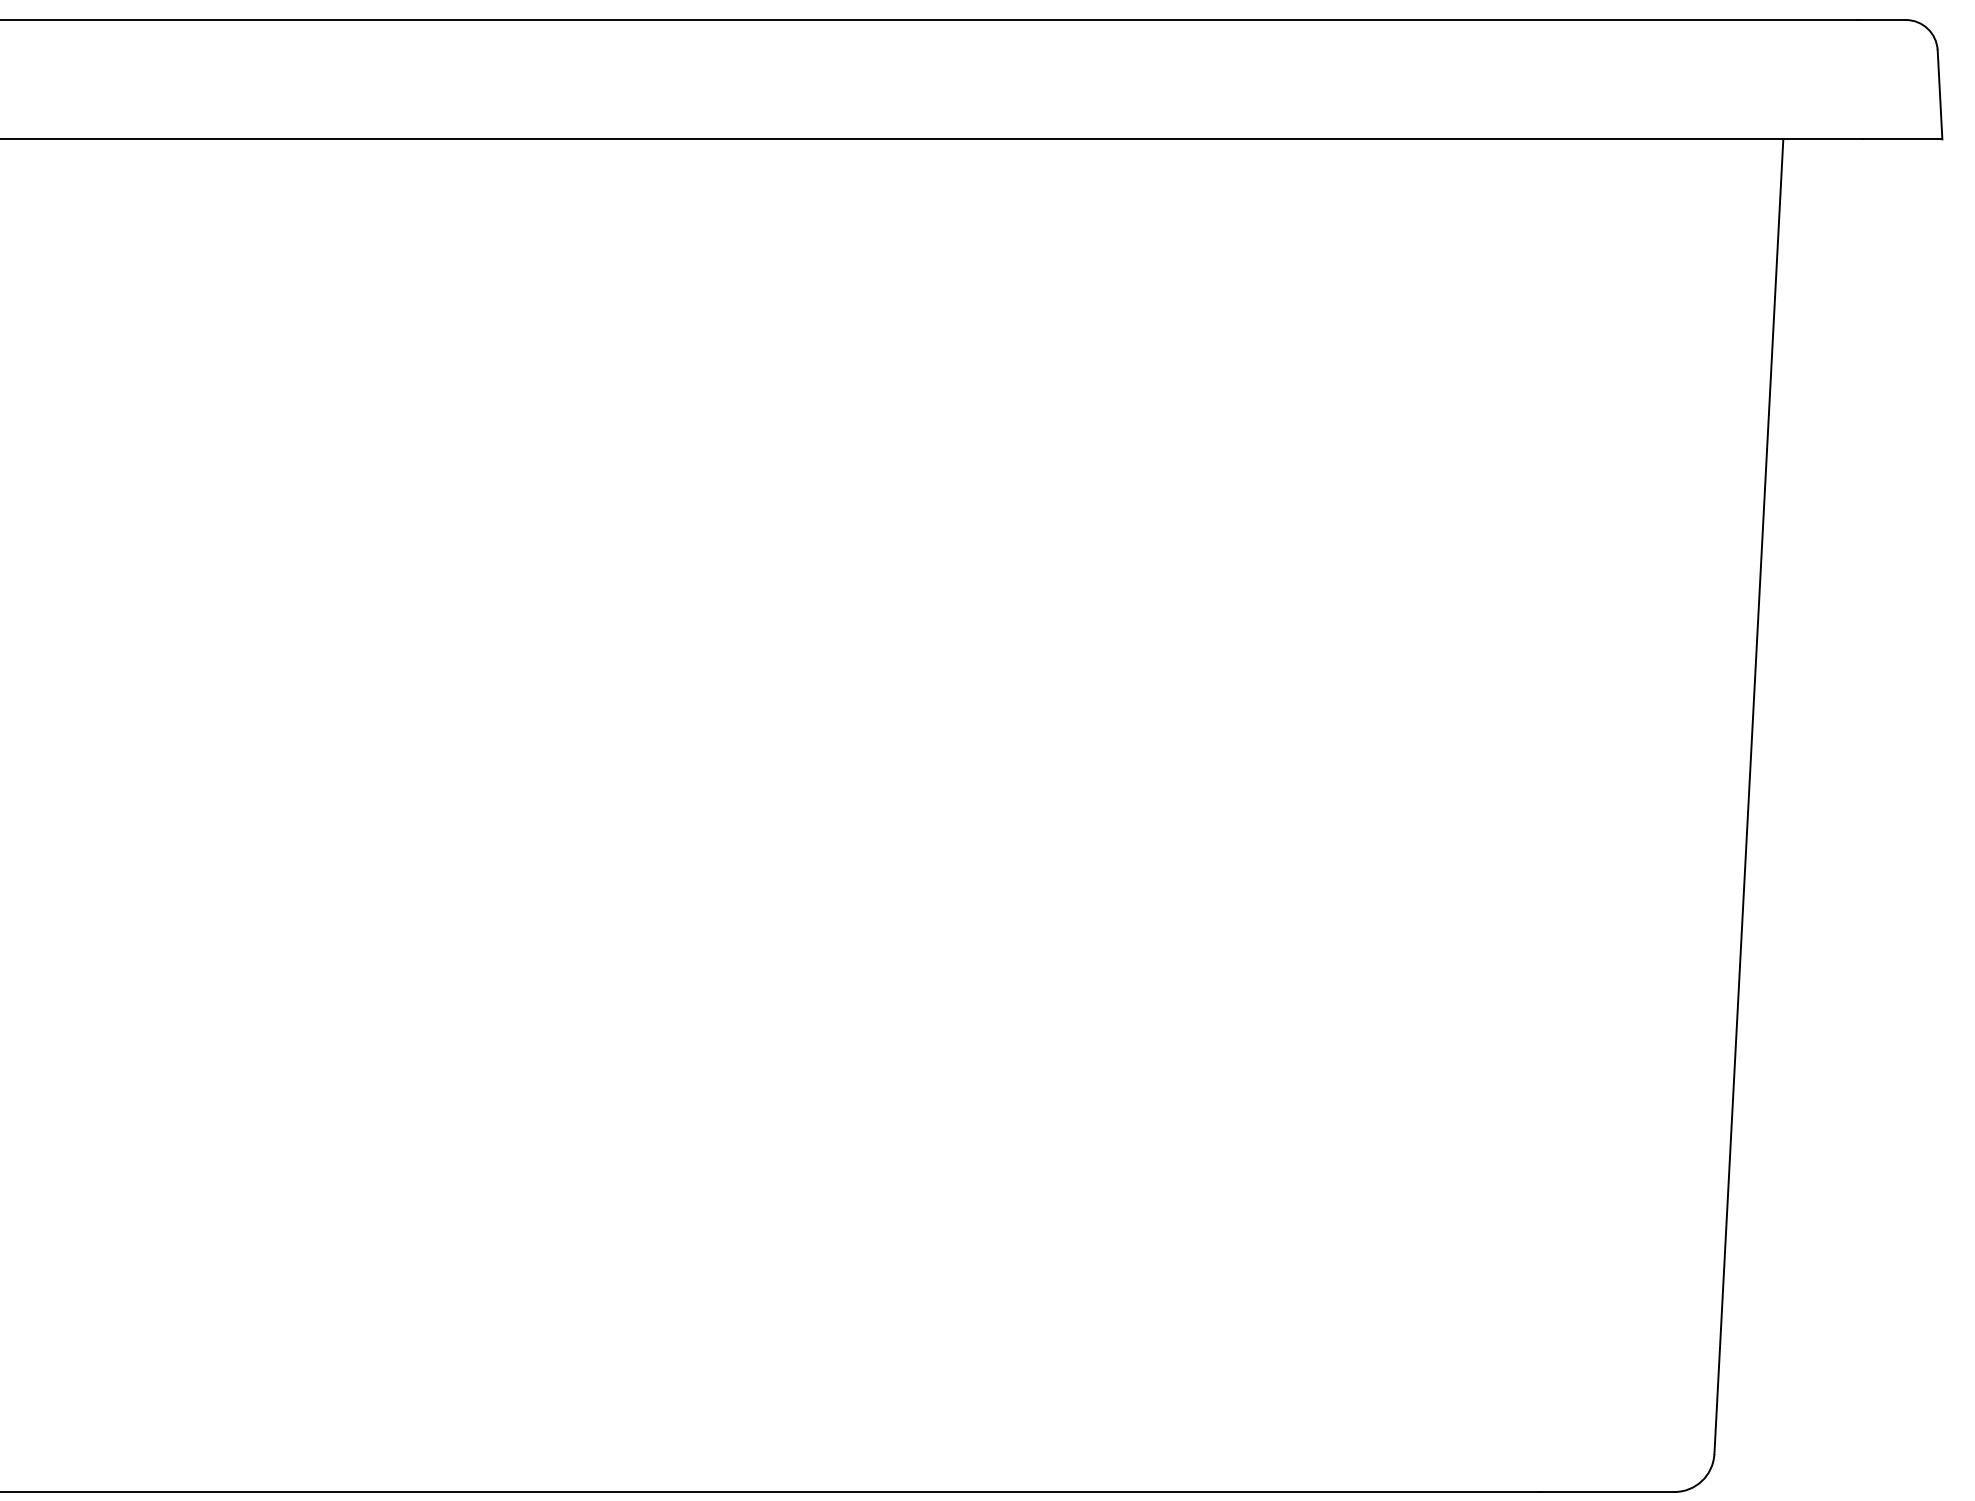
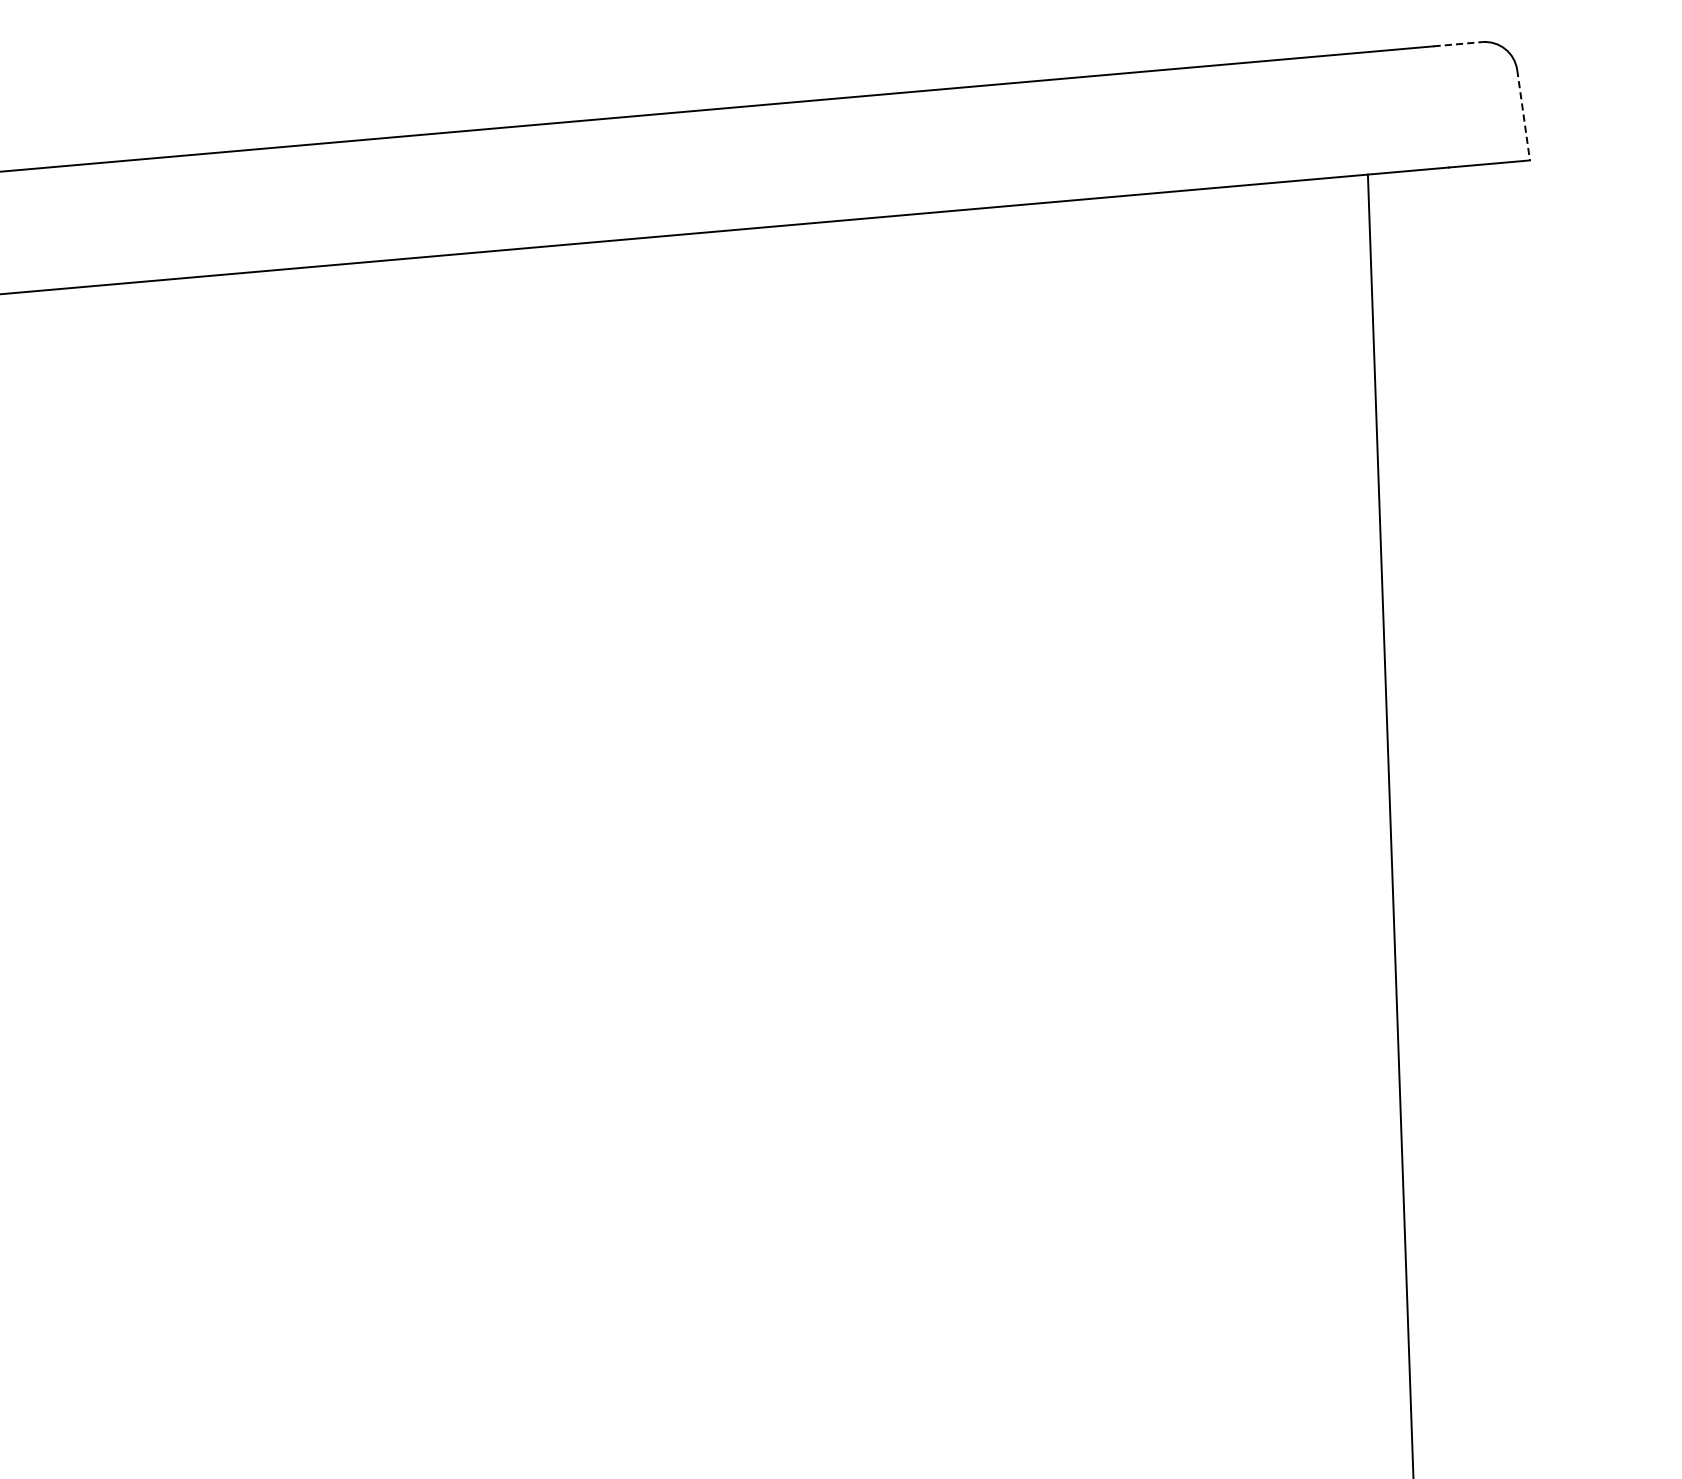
line: (1882, 20) -> (1458, 44), solid -> dashed
line: (1940, 94) -> (1524, 114), solid -> dashed

